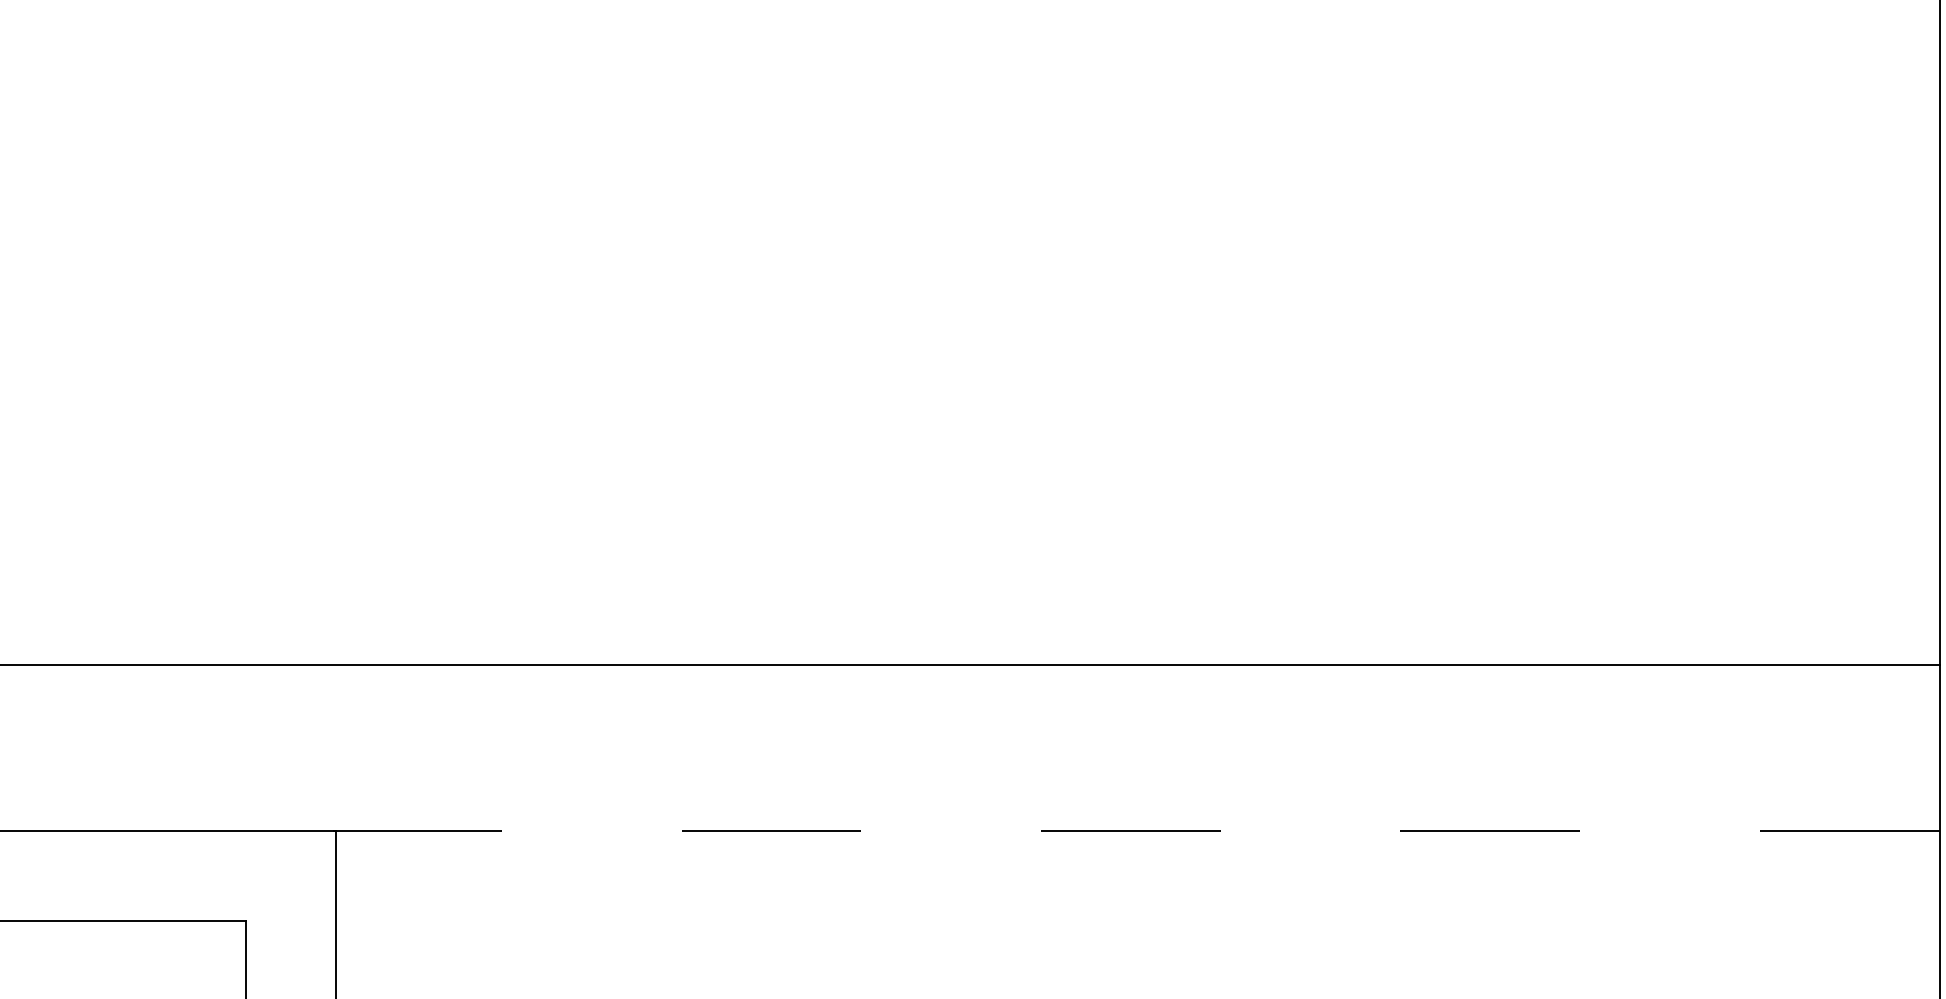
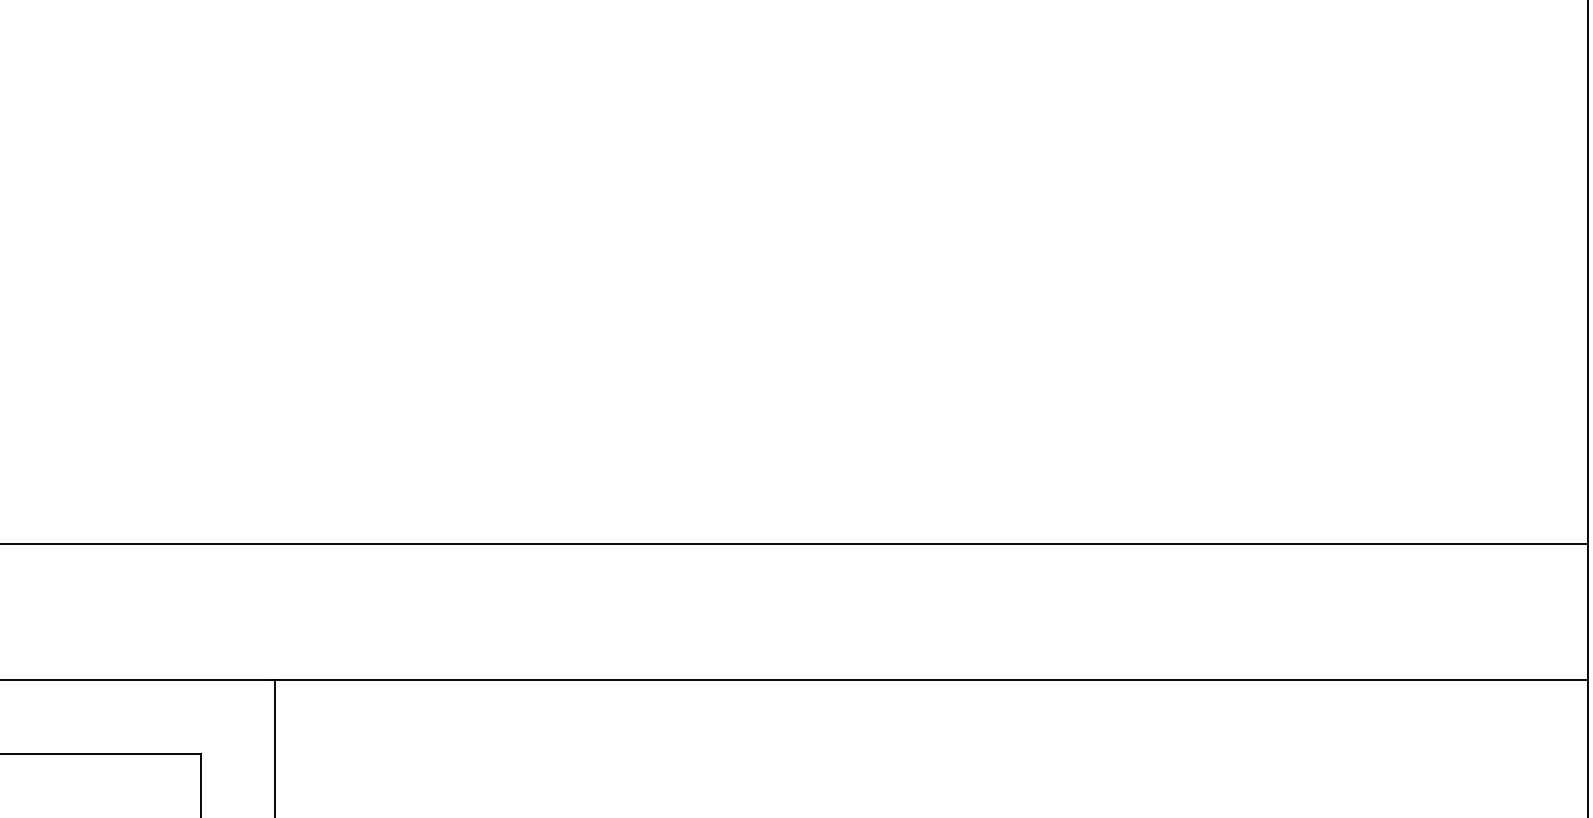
line: (1135, 830) -> (929, 680), dashed -> solid

